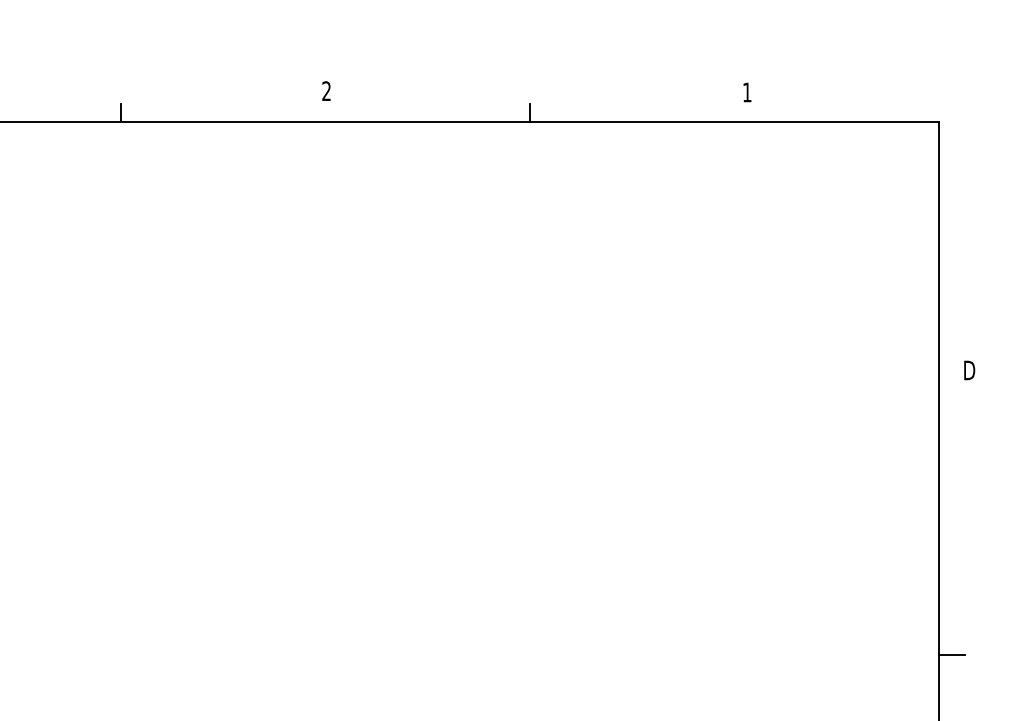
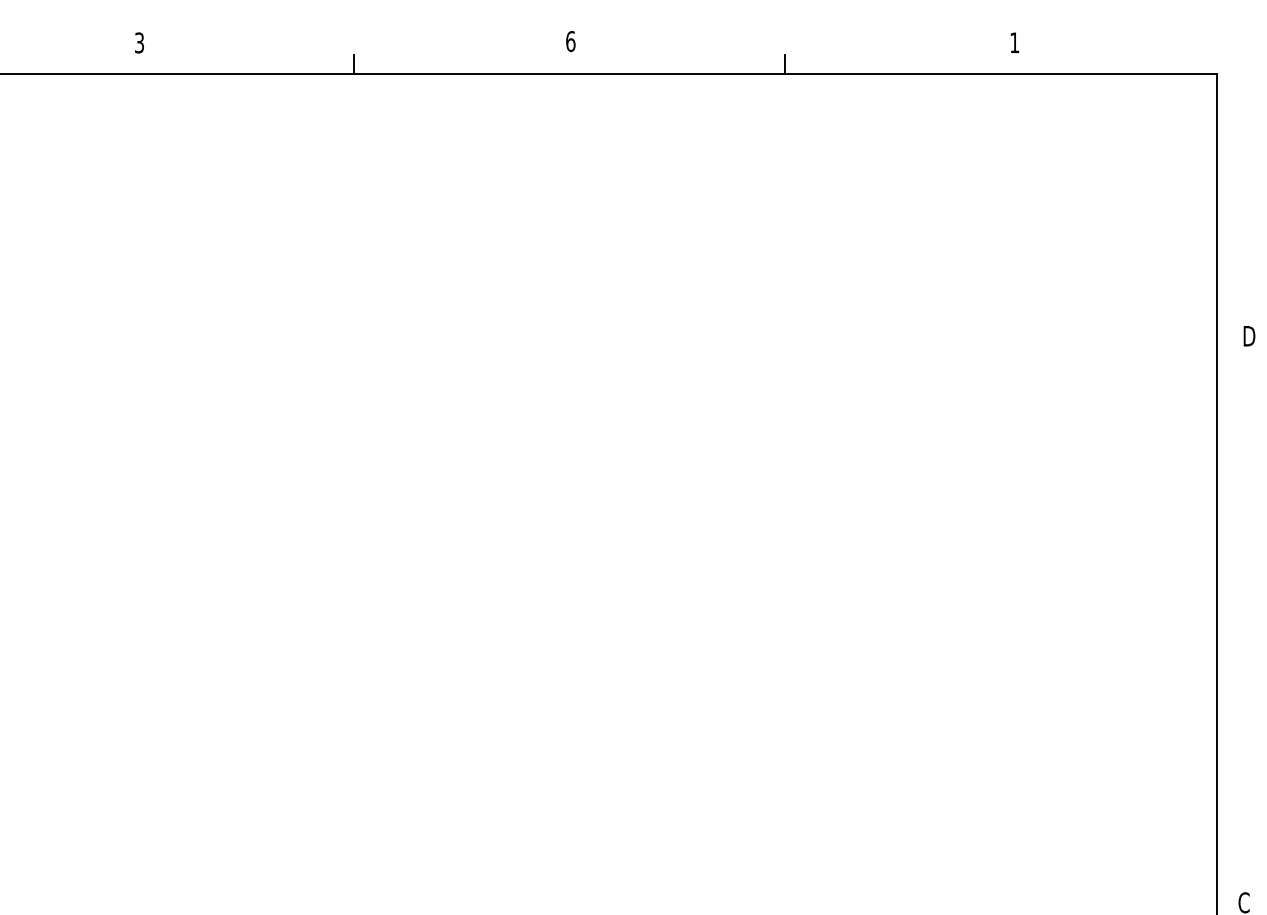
text: (326, 91) -> (570, 41), 2 -> 6
line: (951, 654) -> (1230, 636), removed

